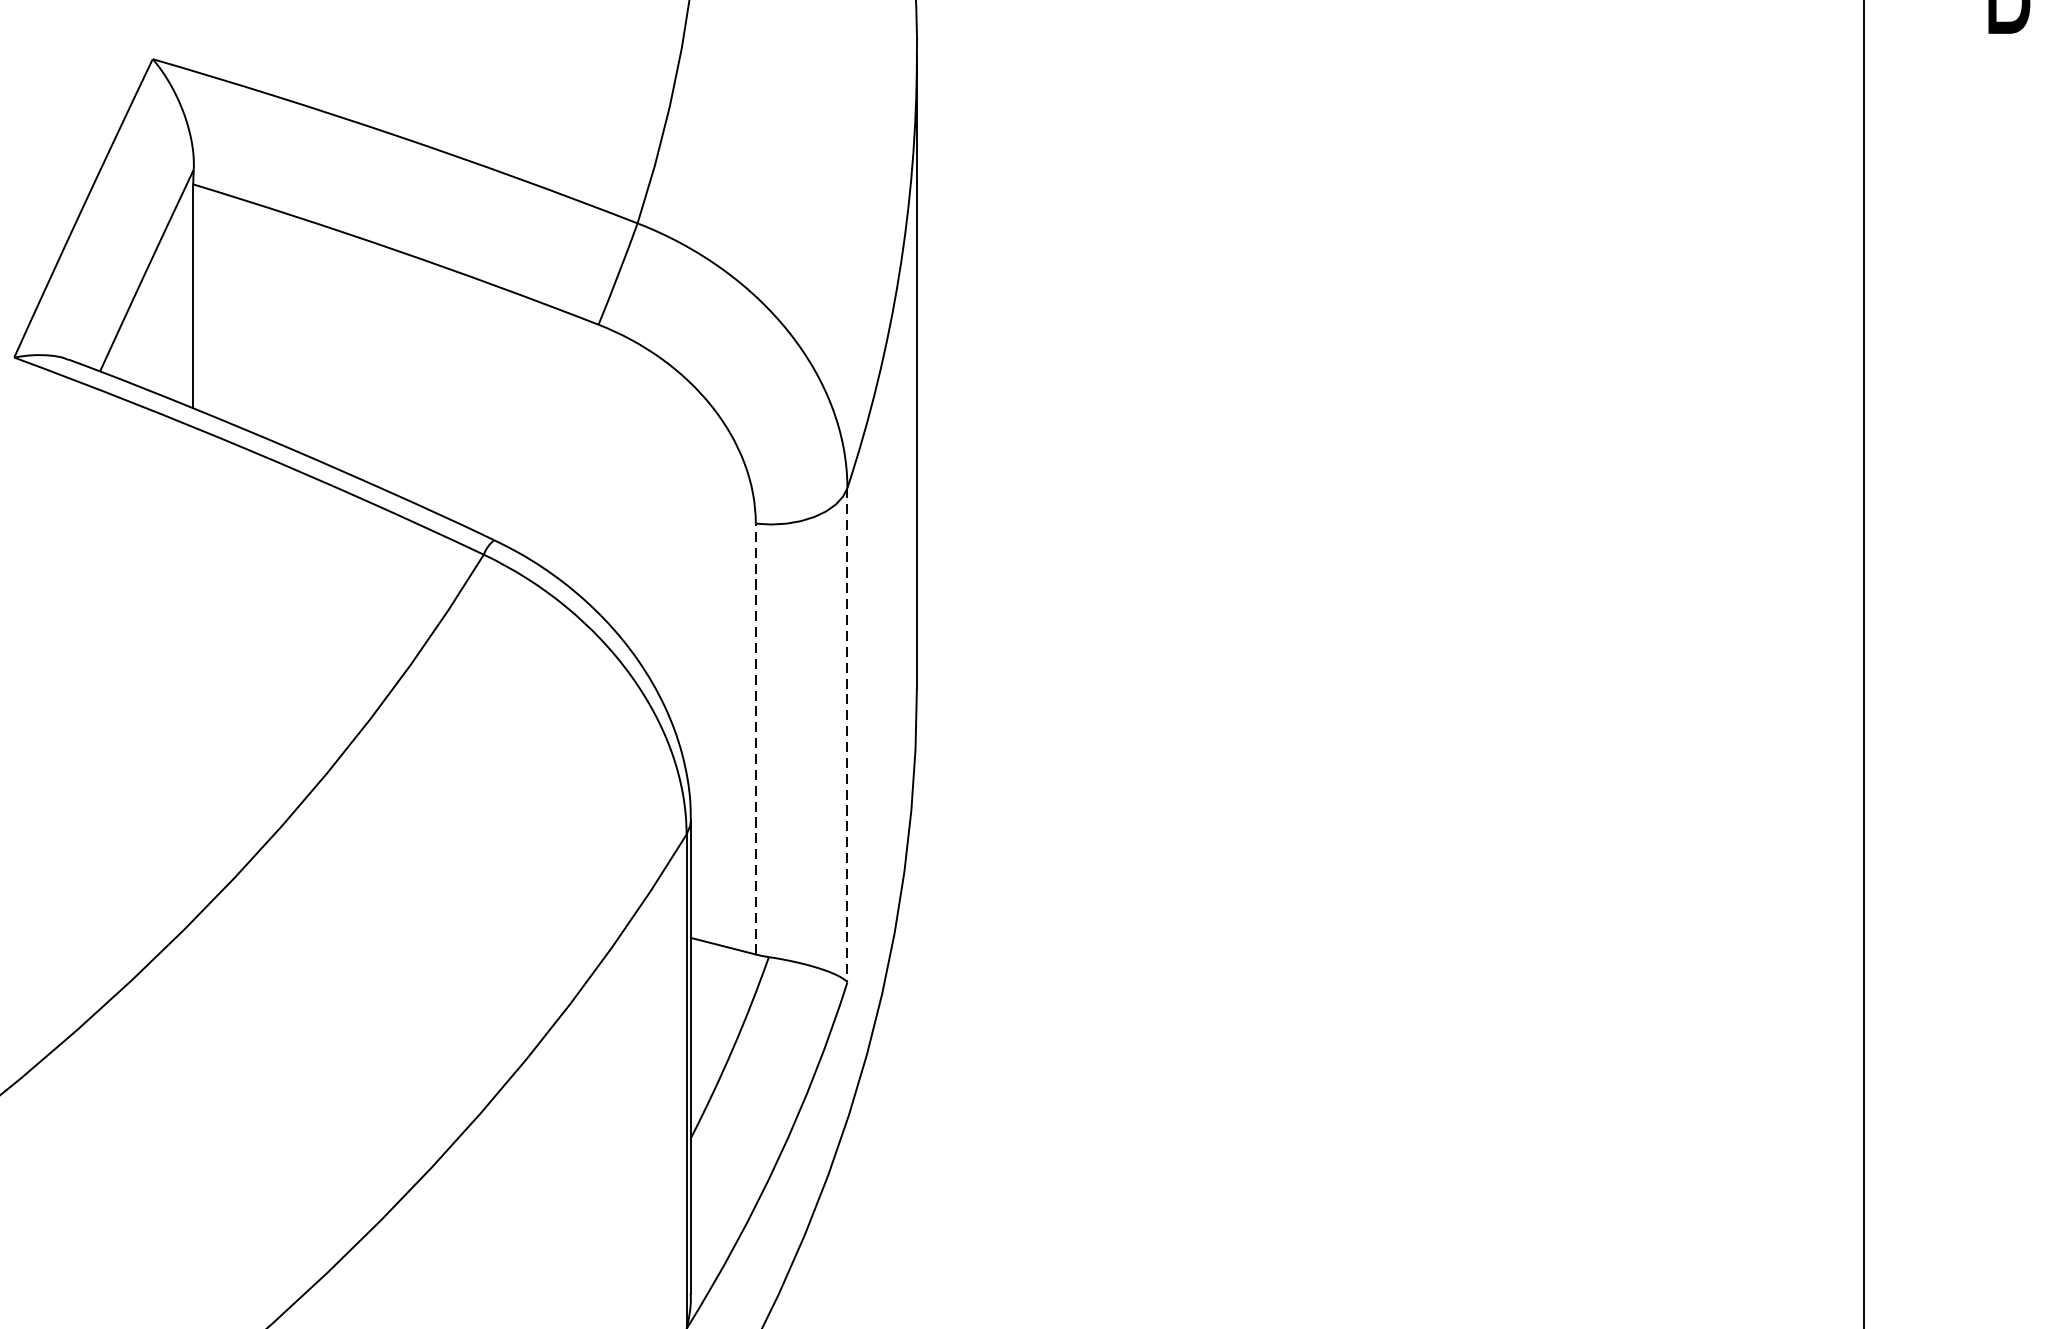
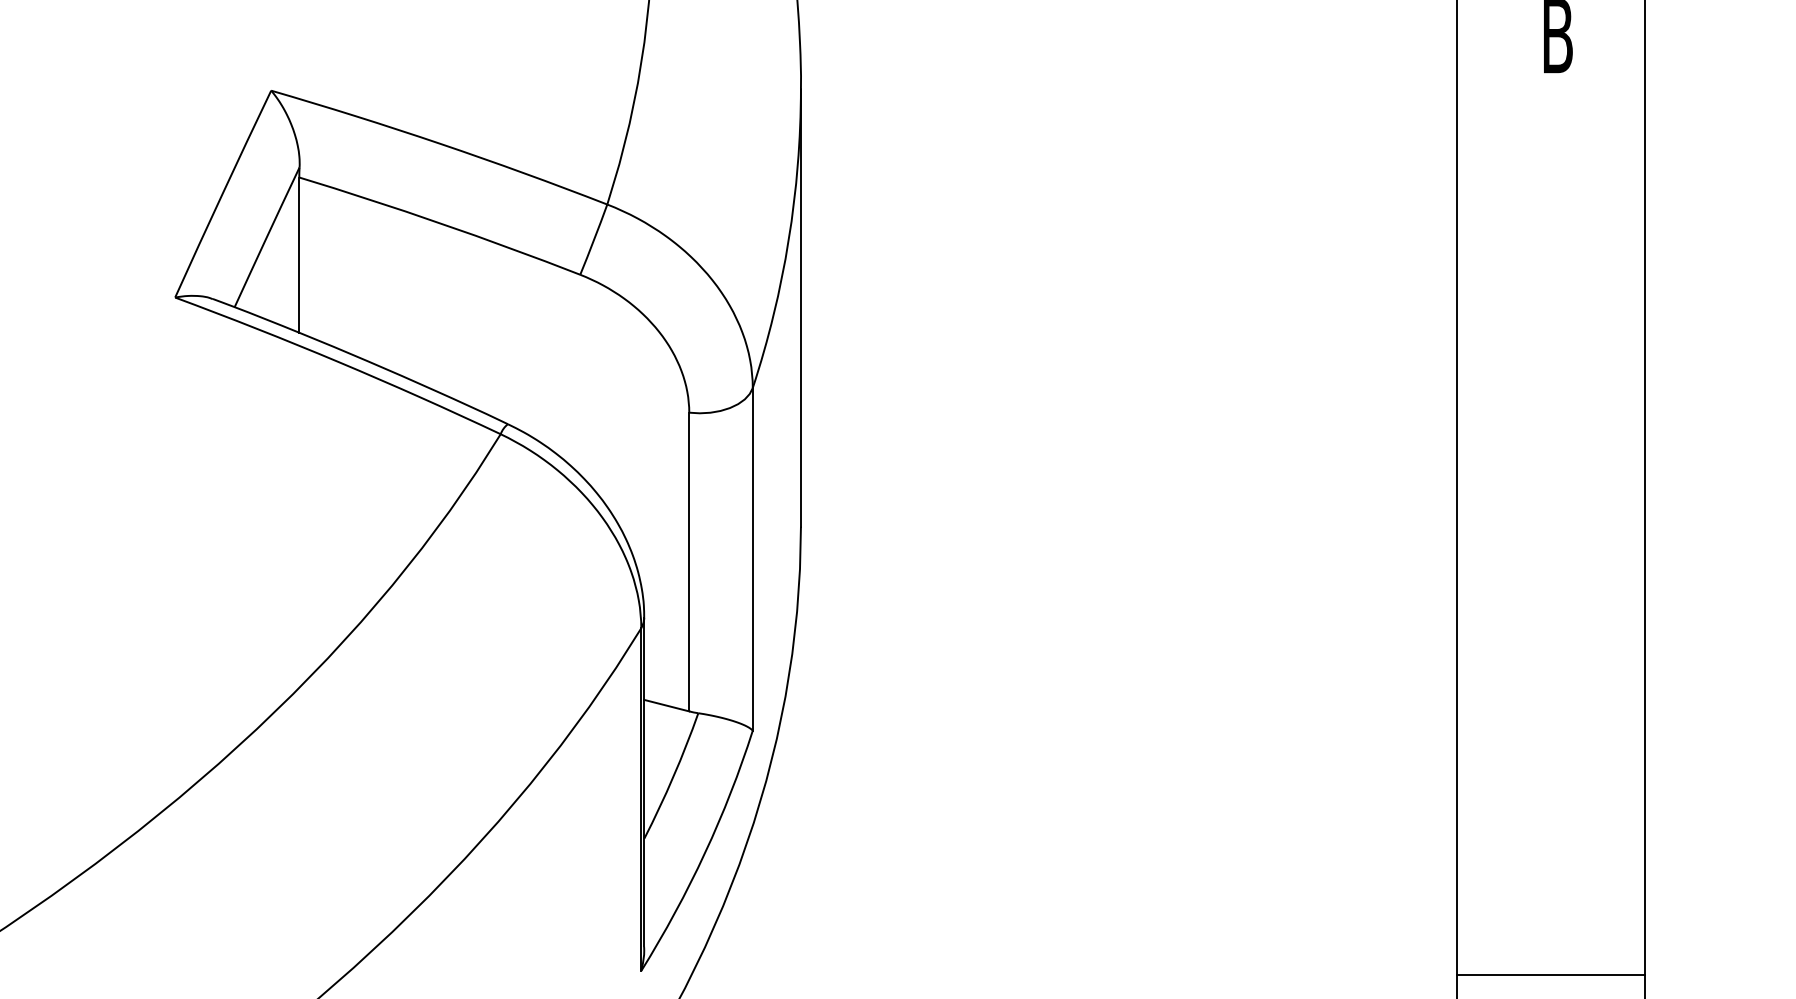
line: (847, 735) -> (752, 559), dashed -> solid
line: (756, 738) -> (689, 561), dashed -> solid

